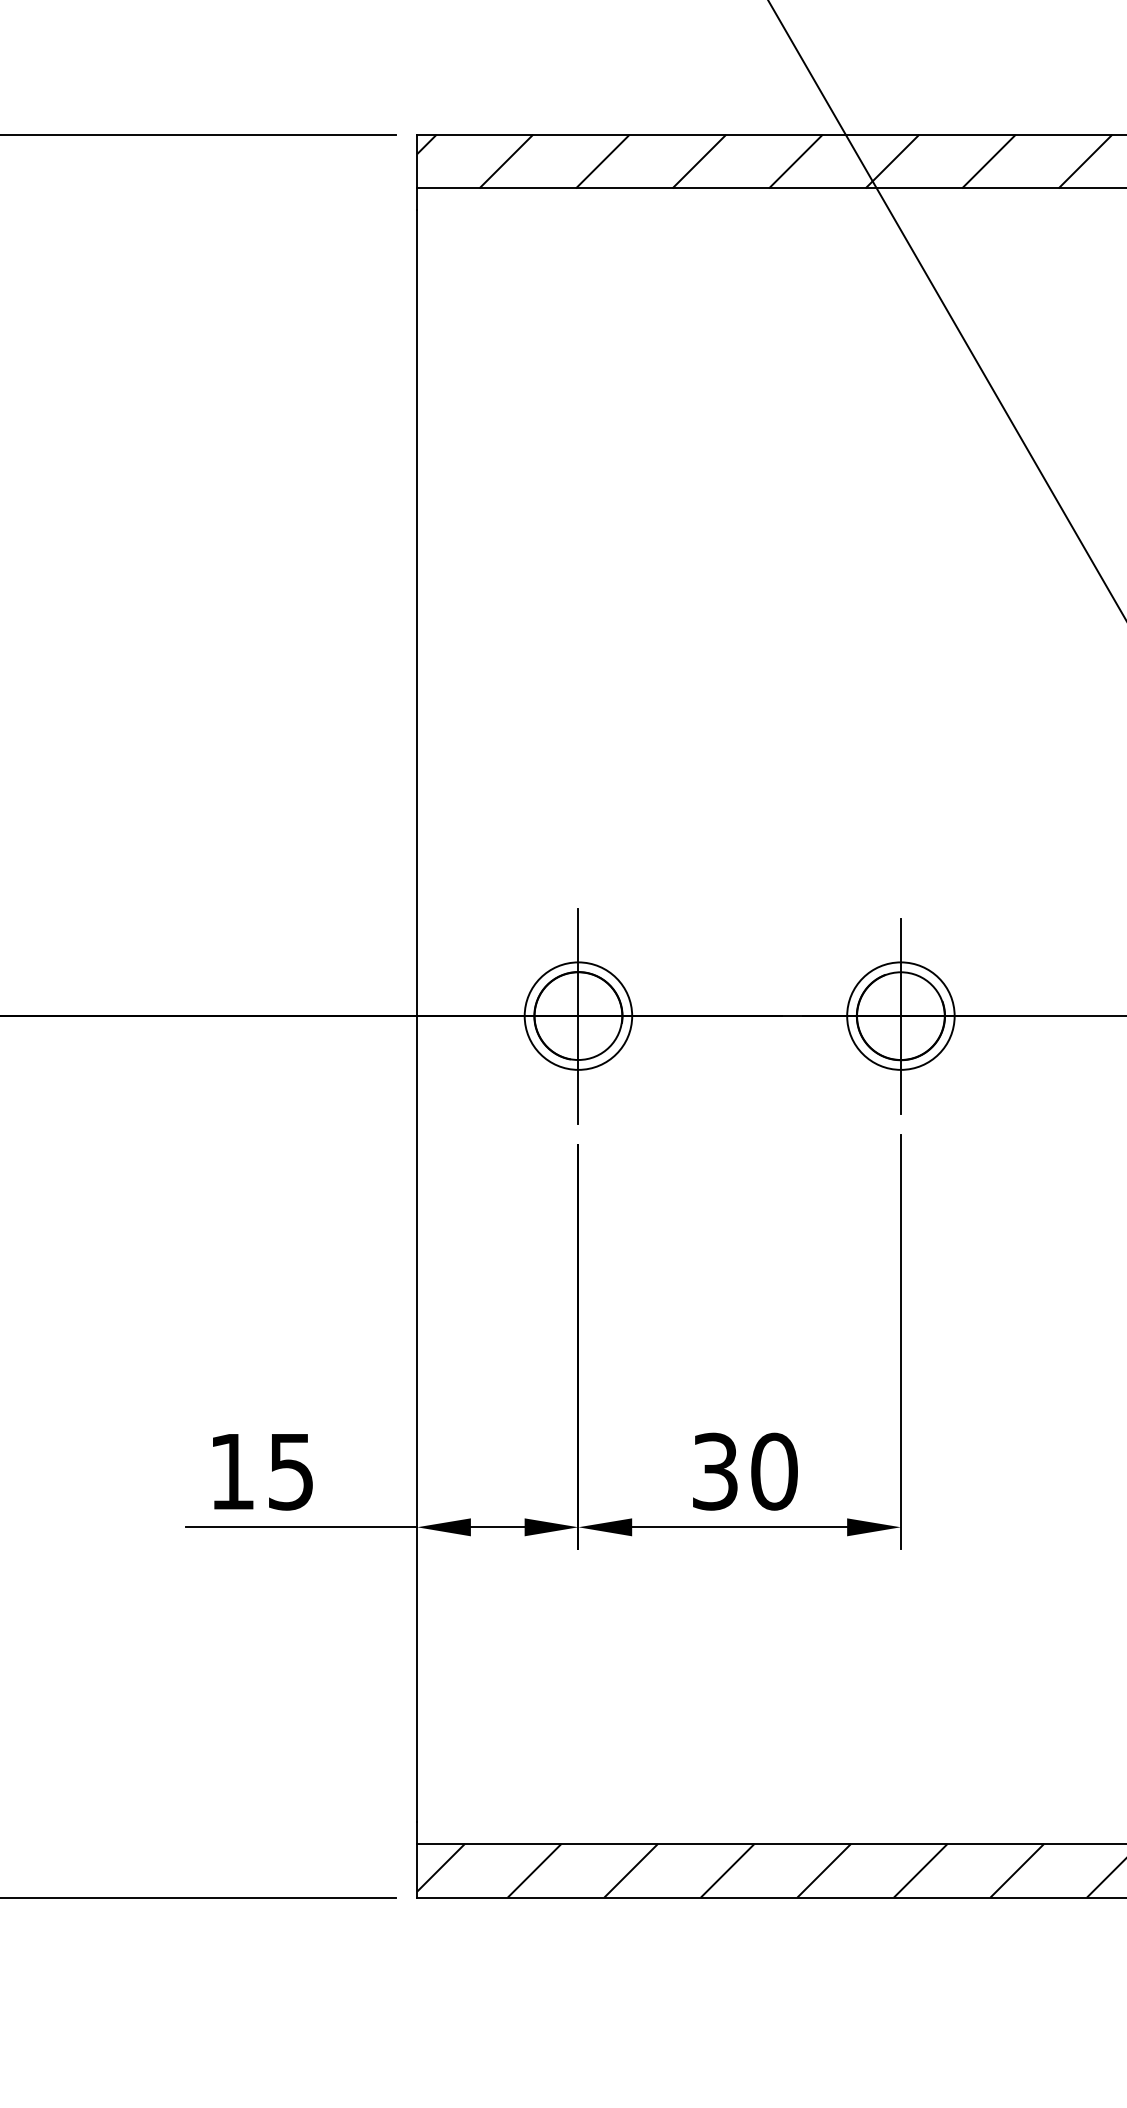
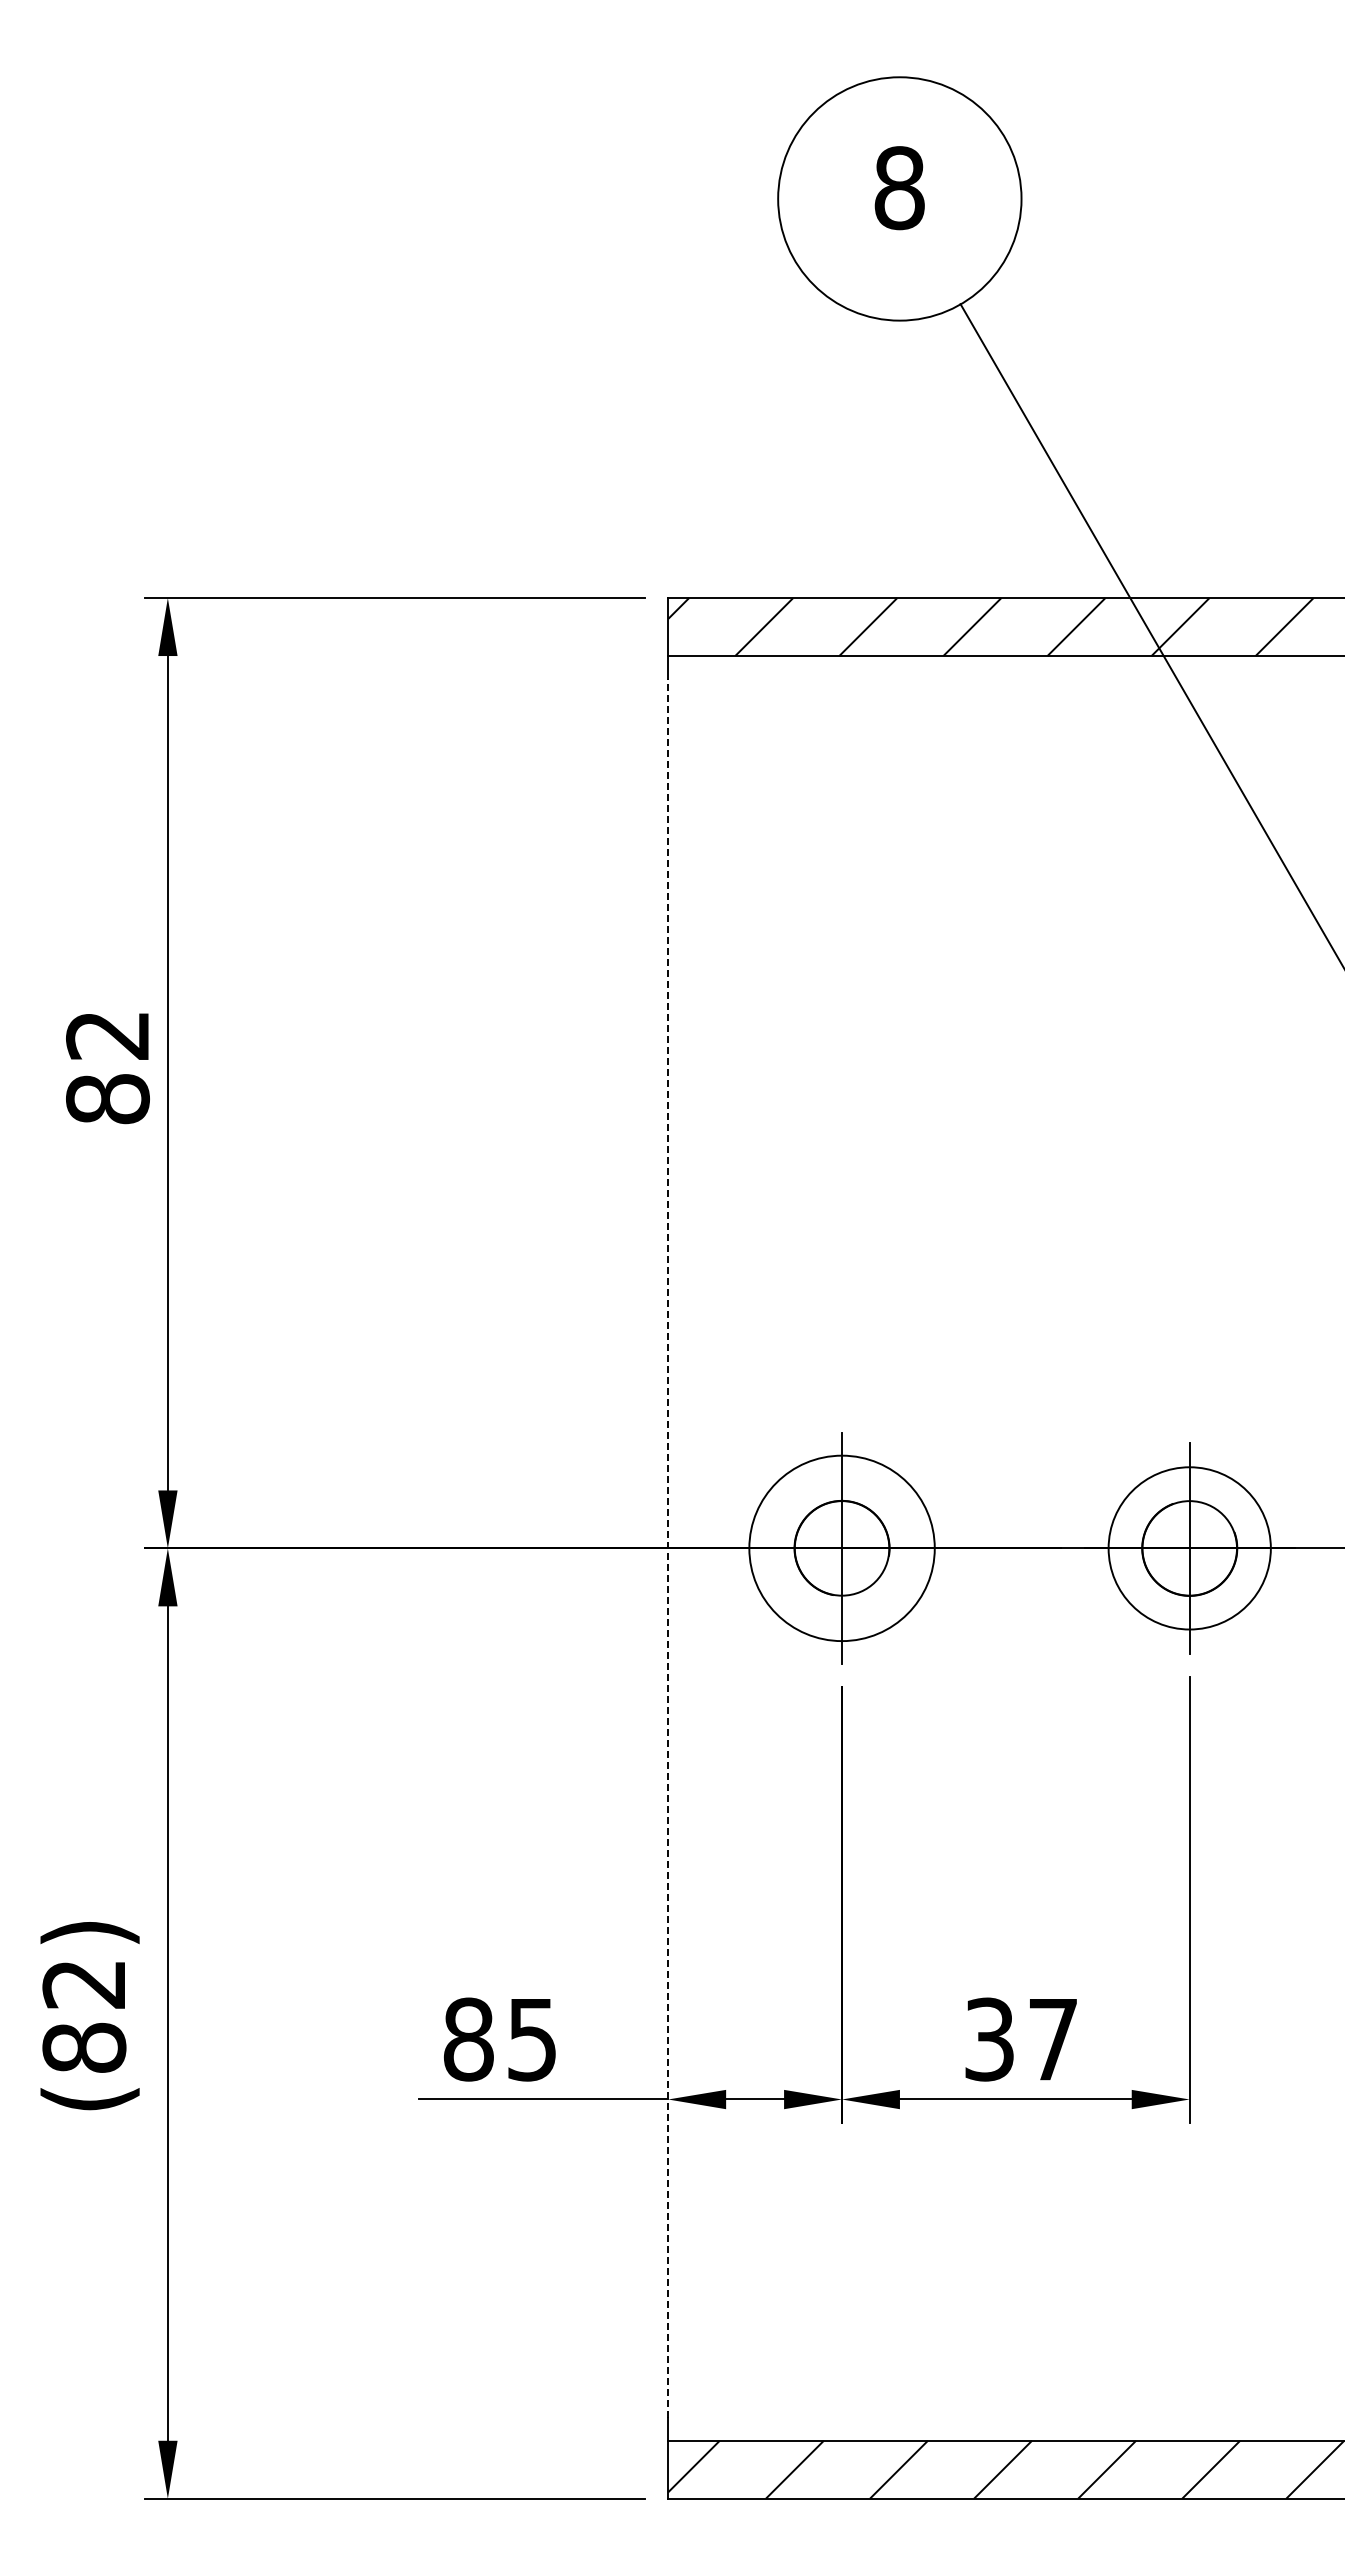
line: (417, 1015) -> (668, 1547), solid -> dashed
circle: (578, 1016) -> (842, 1548), size x1.6
circle: (900, 1016) -> (1189, 1548), size x1.4
text: (231, 1471) -> (468, 2039), 15 -> 85
text: (774, 1471) -> (1053, 2039), 30 -> 37

